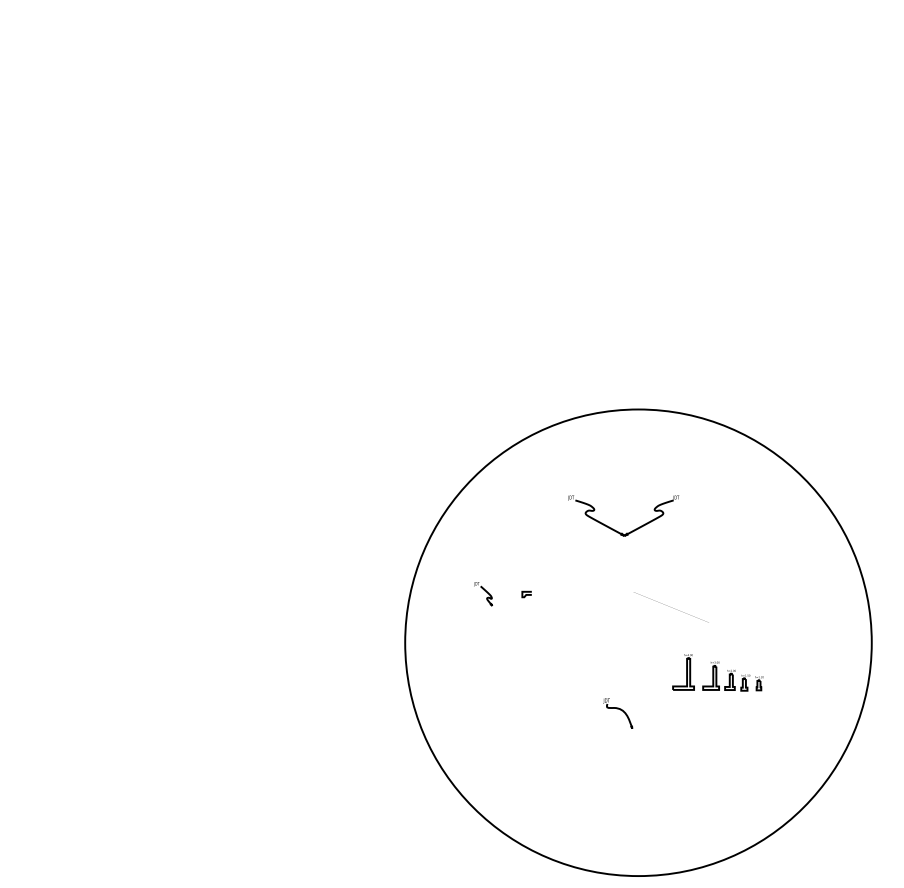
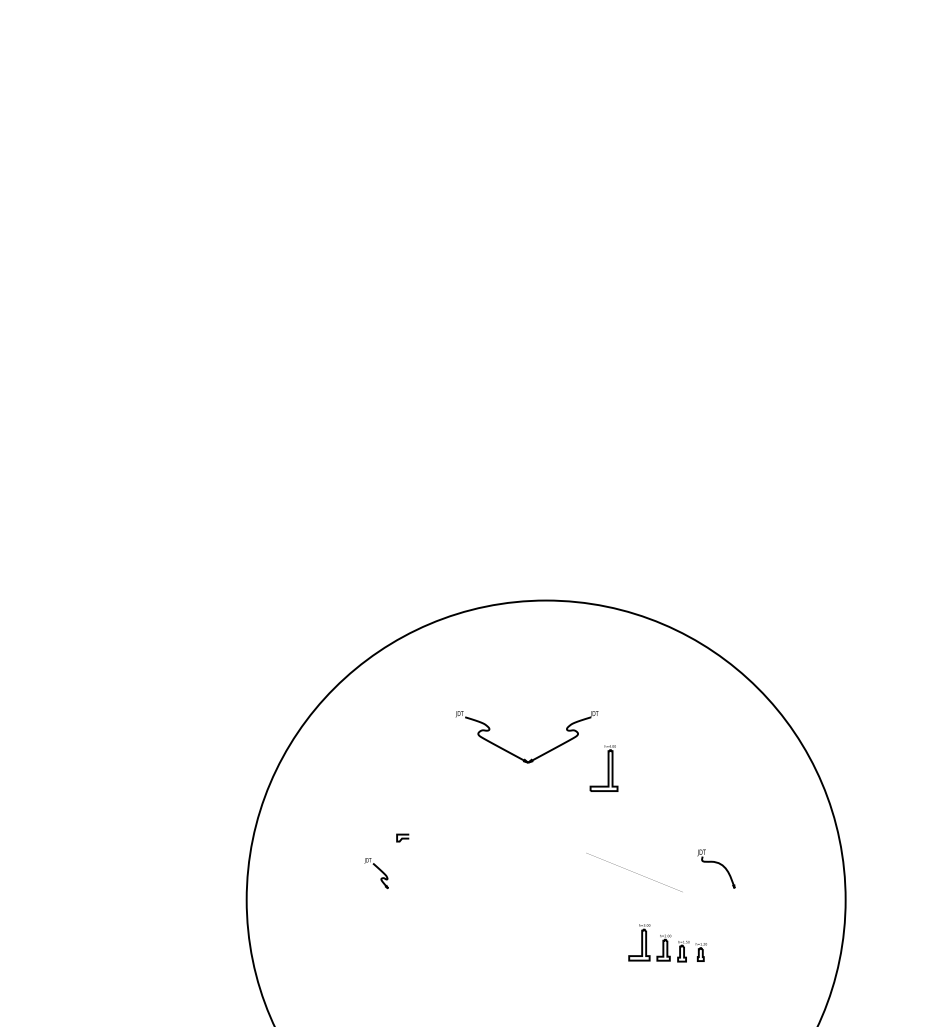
part: (483, 594) -> (376, 873), moved
line: (671, 607) -> (634, 872), moved
part: (683, 672) -> (603, 768), moved
part: (618, 713) -> (716, 868), moved

